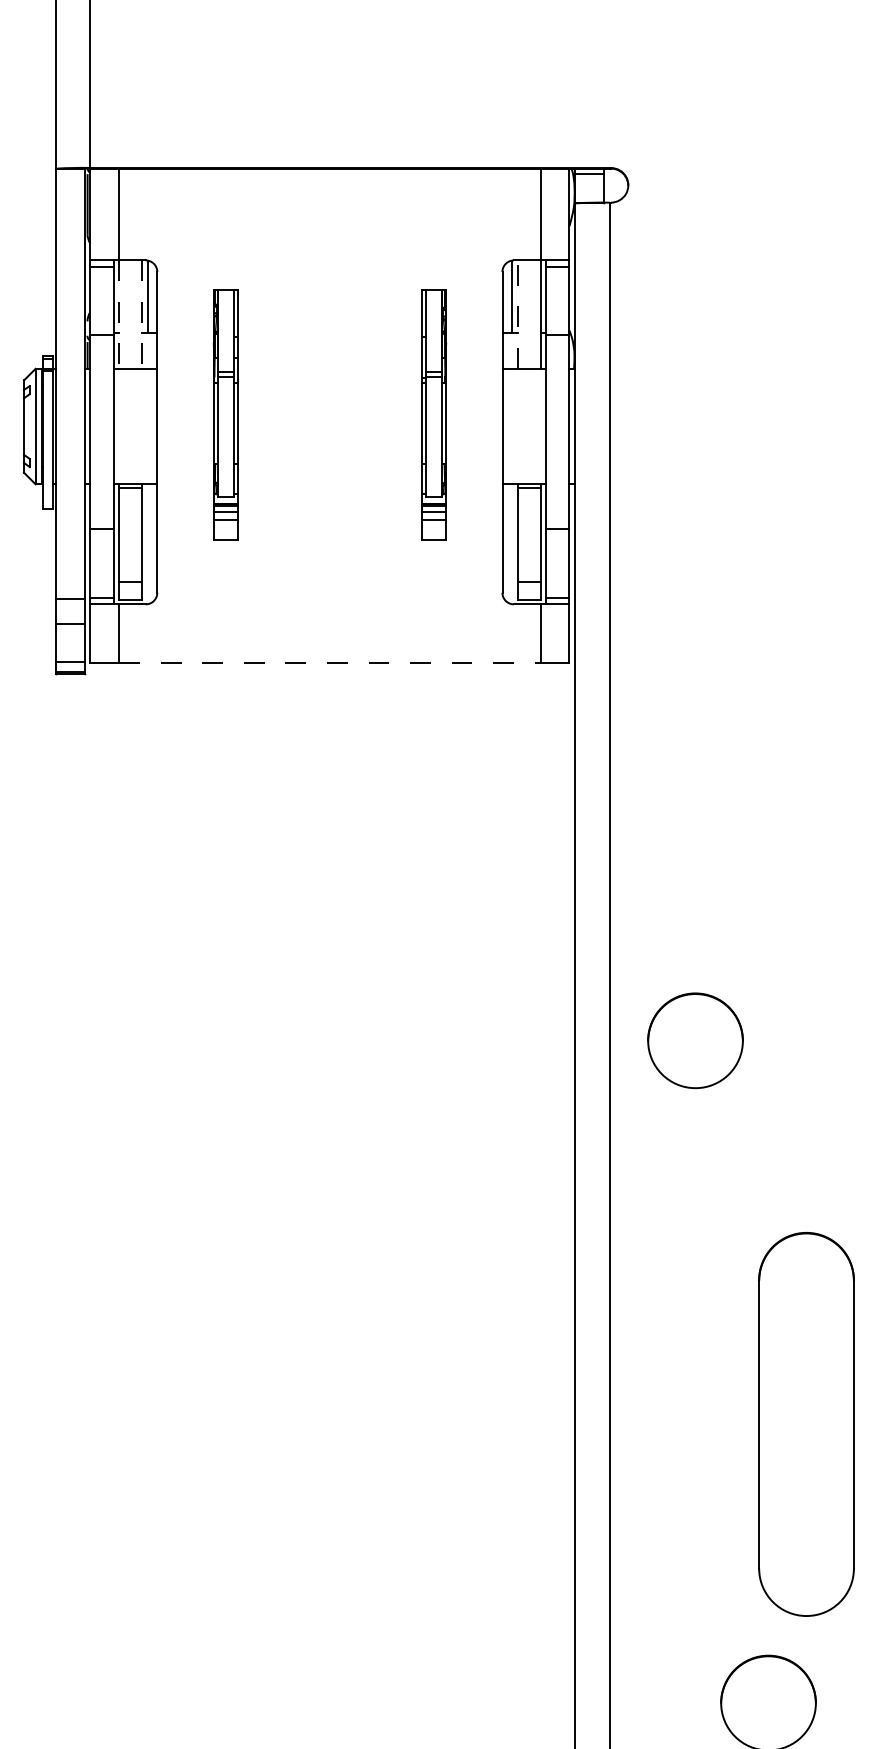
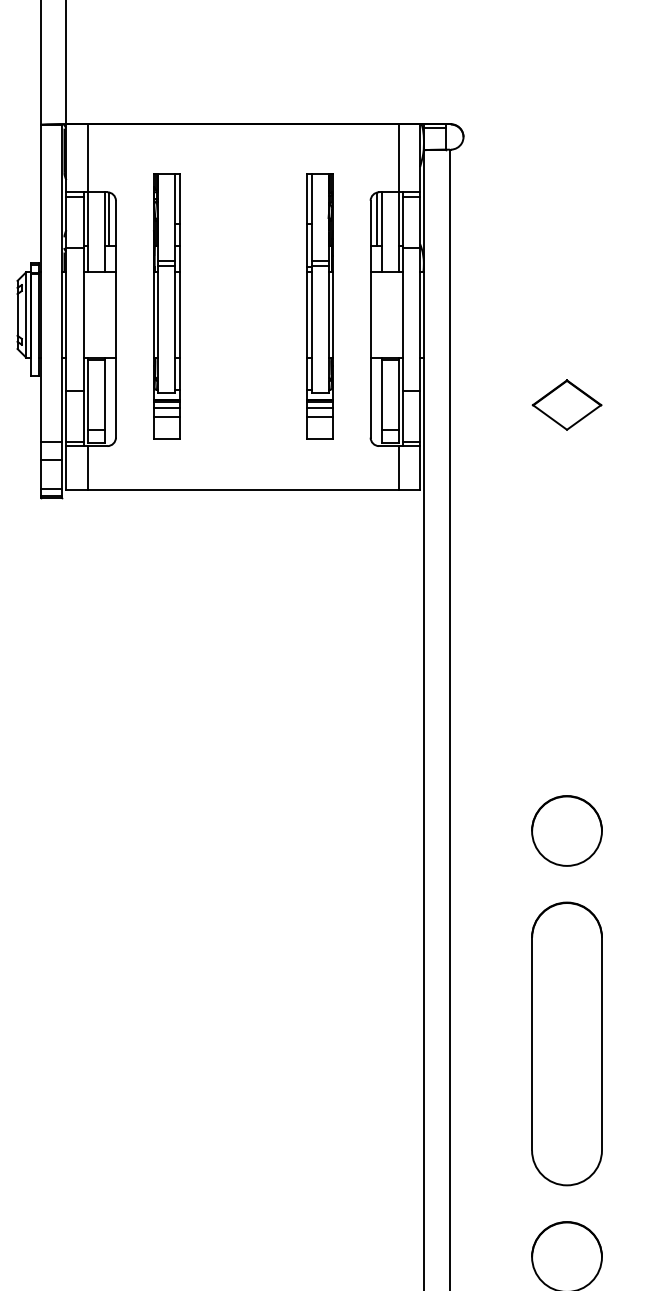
line: (517, 314) -> (381, 232), dashed -> solid
line: (119, 315) -> (88, 232), dashed -> solid
line: (142, 315) -> (105, 232), dashed -> solid
part: (225, 414) -> (166, 306), size x1.43
part: (434, 414) -> (320, 306), size x1.43
part: (768, 548) -> (567, 404), added
line: (329, 663) -> (243, 489), dashed -> solid
part: (695, 1040) -> (567, 830), moved
part: (806, 1424) -> (567, 1044), moved

